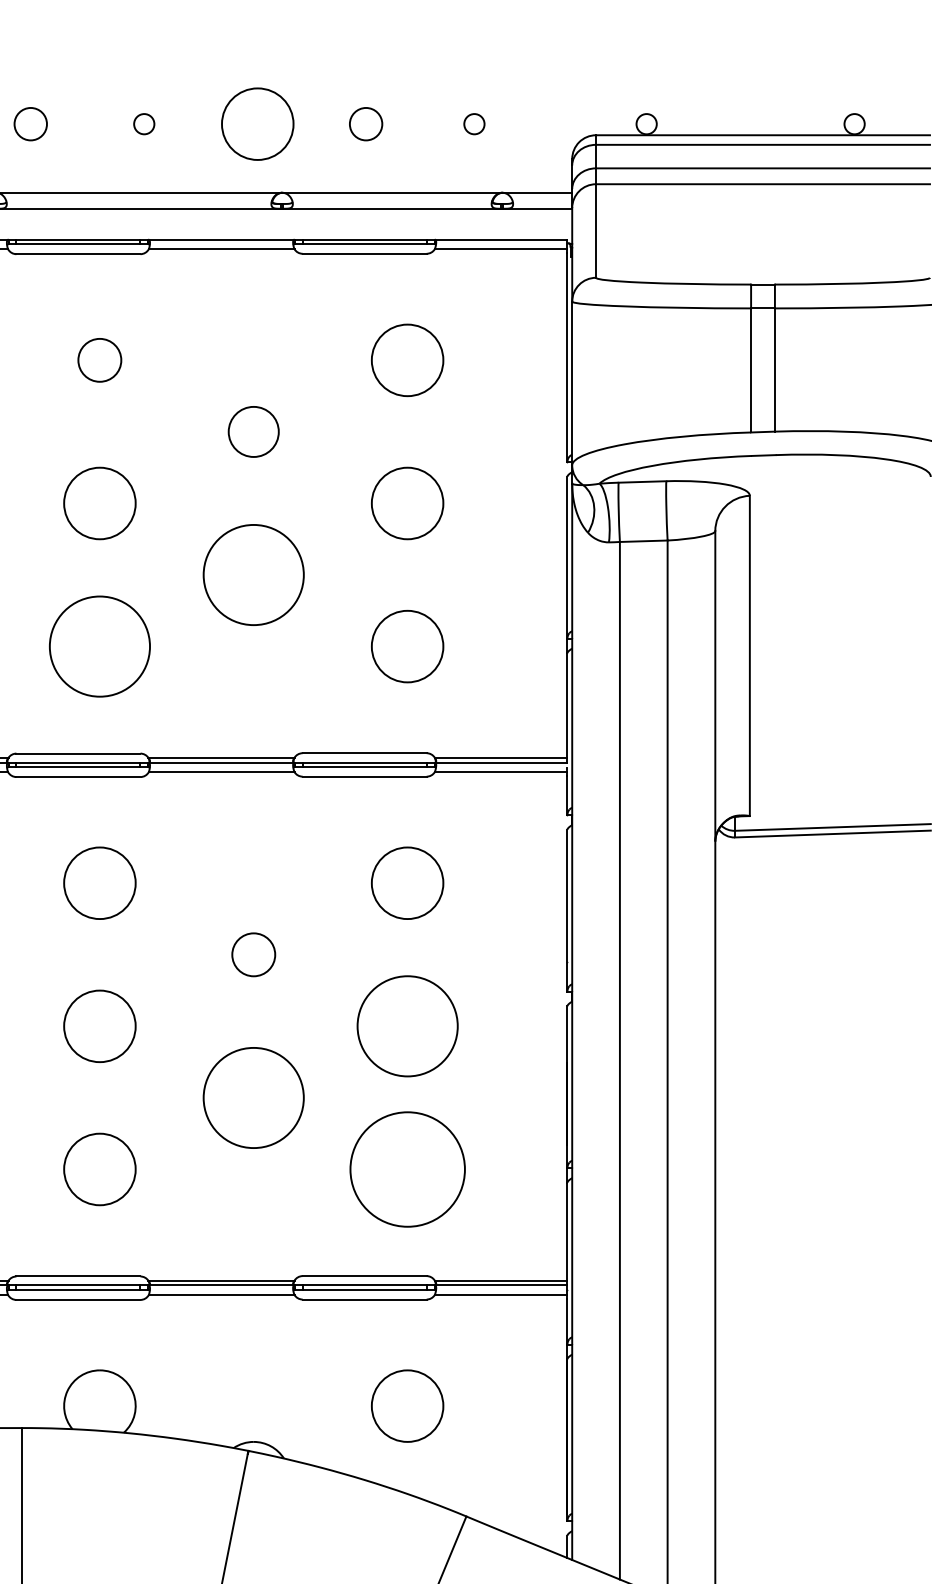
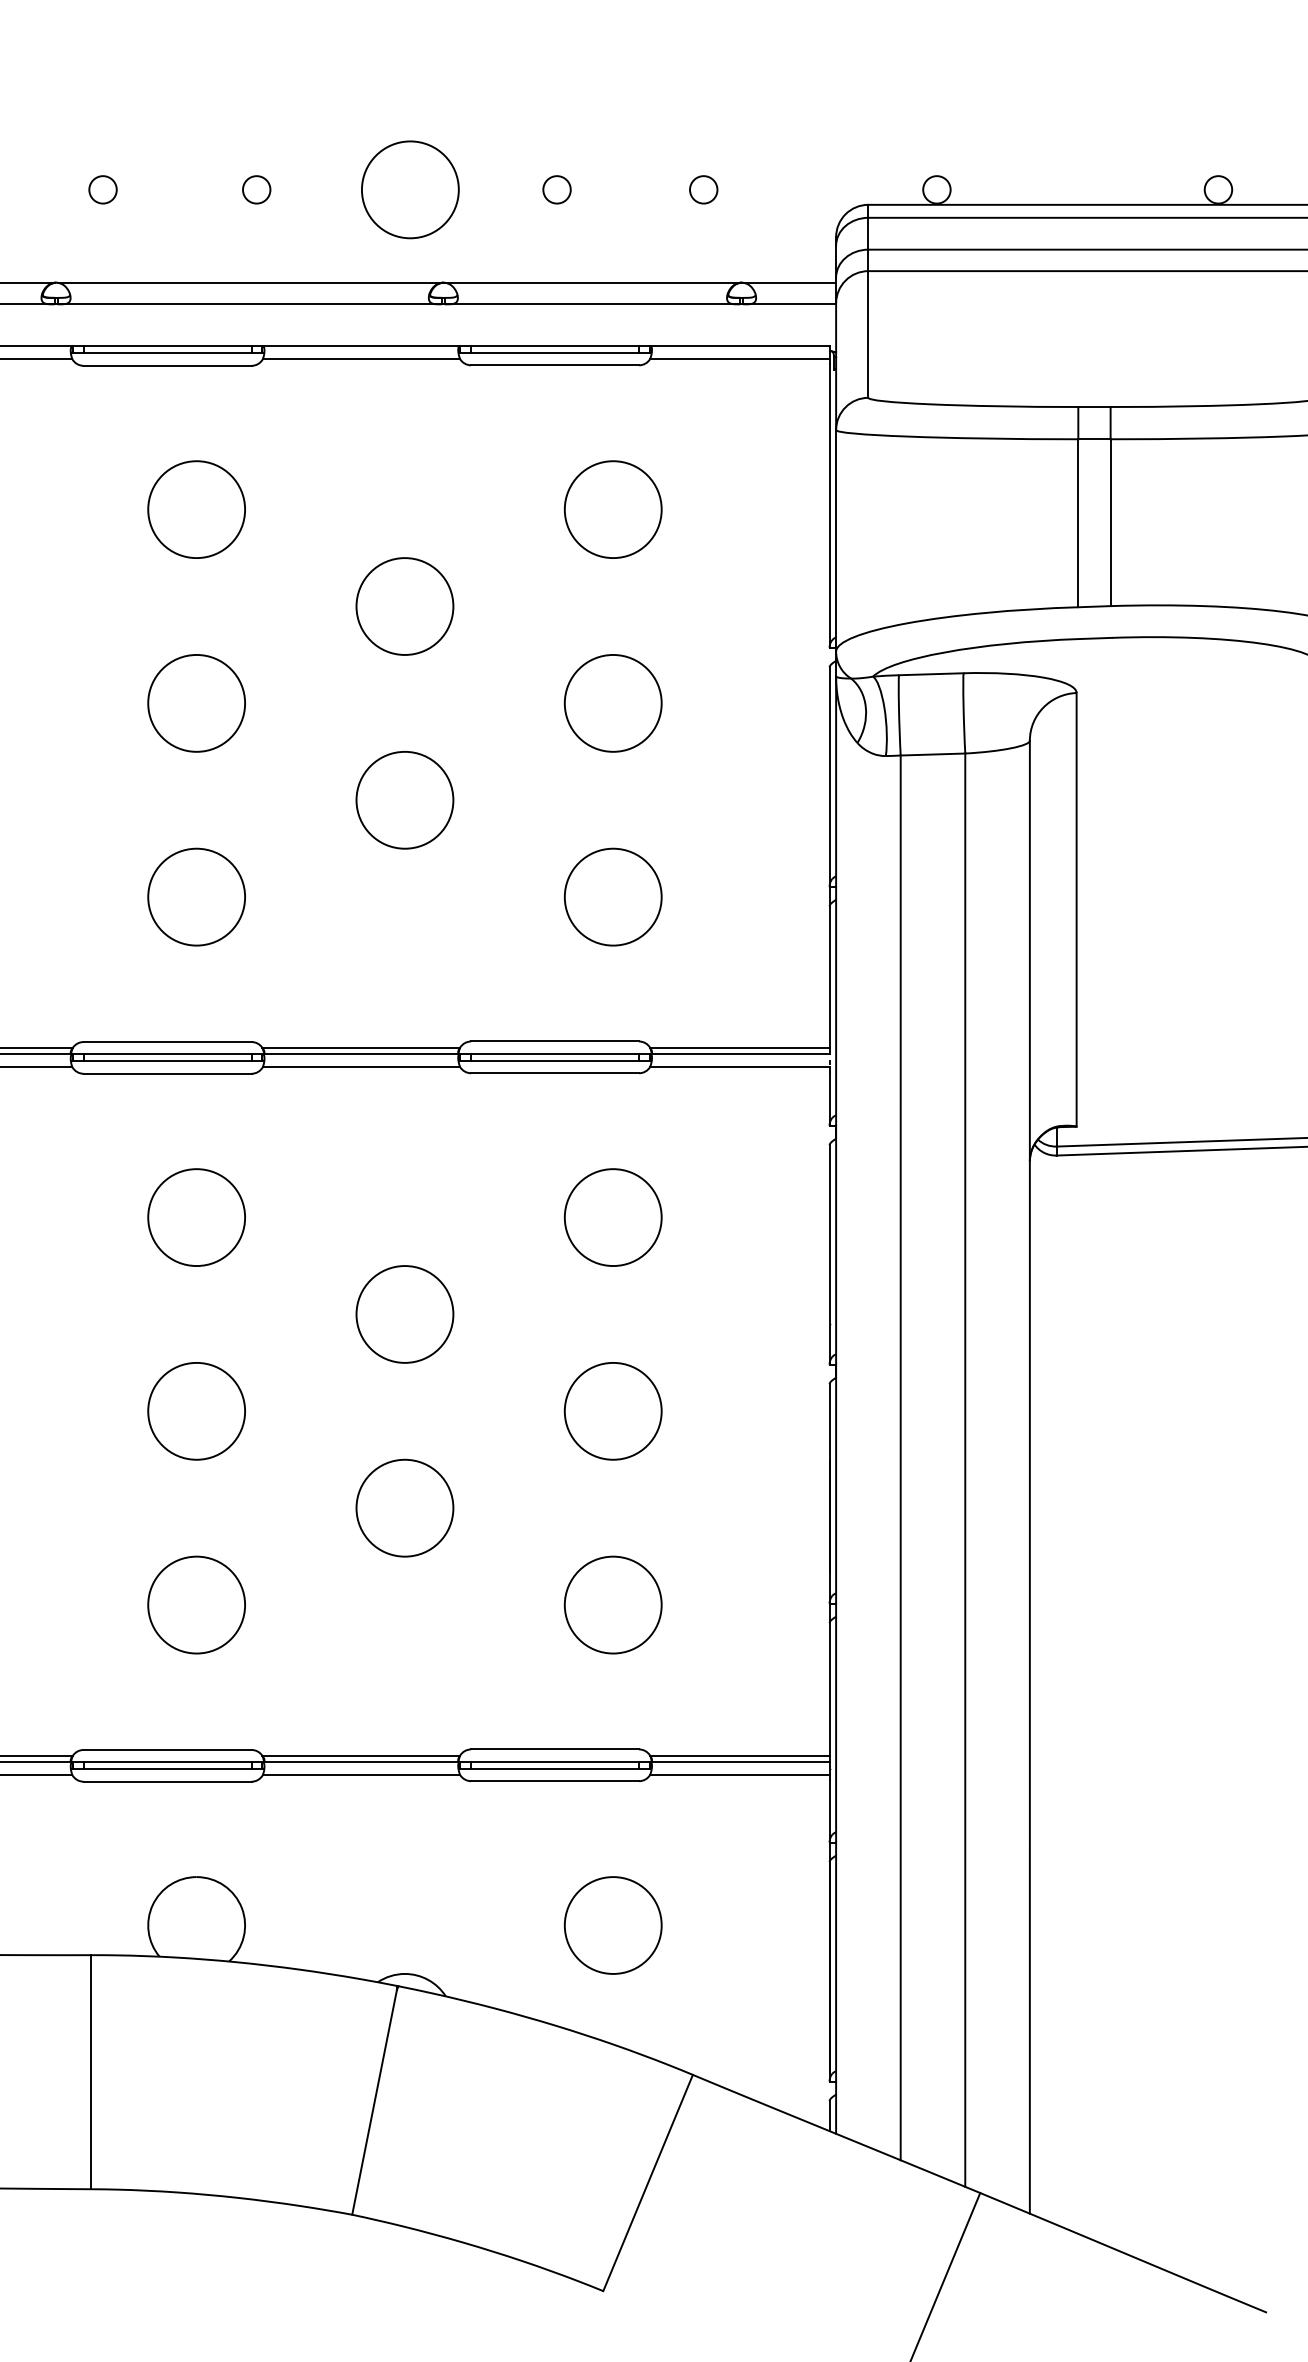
circle: (30, 123) -> (102, 189), size x0.62
circle: (365, 123) -> (556, 189), size x0.62
circle: (99, 360) -> (196, 509), size x1.67
circle: (253, 431) -> (404, 606), size x1.43
circle: (253, 574) -> (404, 799), size x0.71
circle: (99, 646) -> (196, 896), size x0.71
circle: (253, 954) -> (404, 1314), size x1.67
circle: (407, 1026) -> (612, 1411), size x0.71
circle: (253, 1097) -> (404, 1507), size x0.71
circle: (407, 1169) -> (612, 1604), size x0.62

